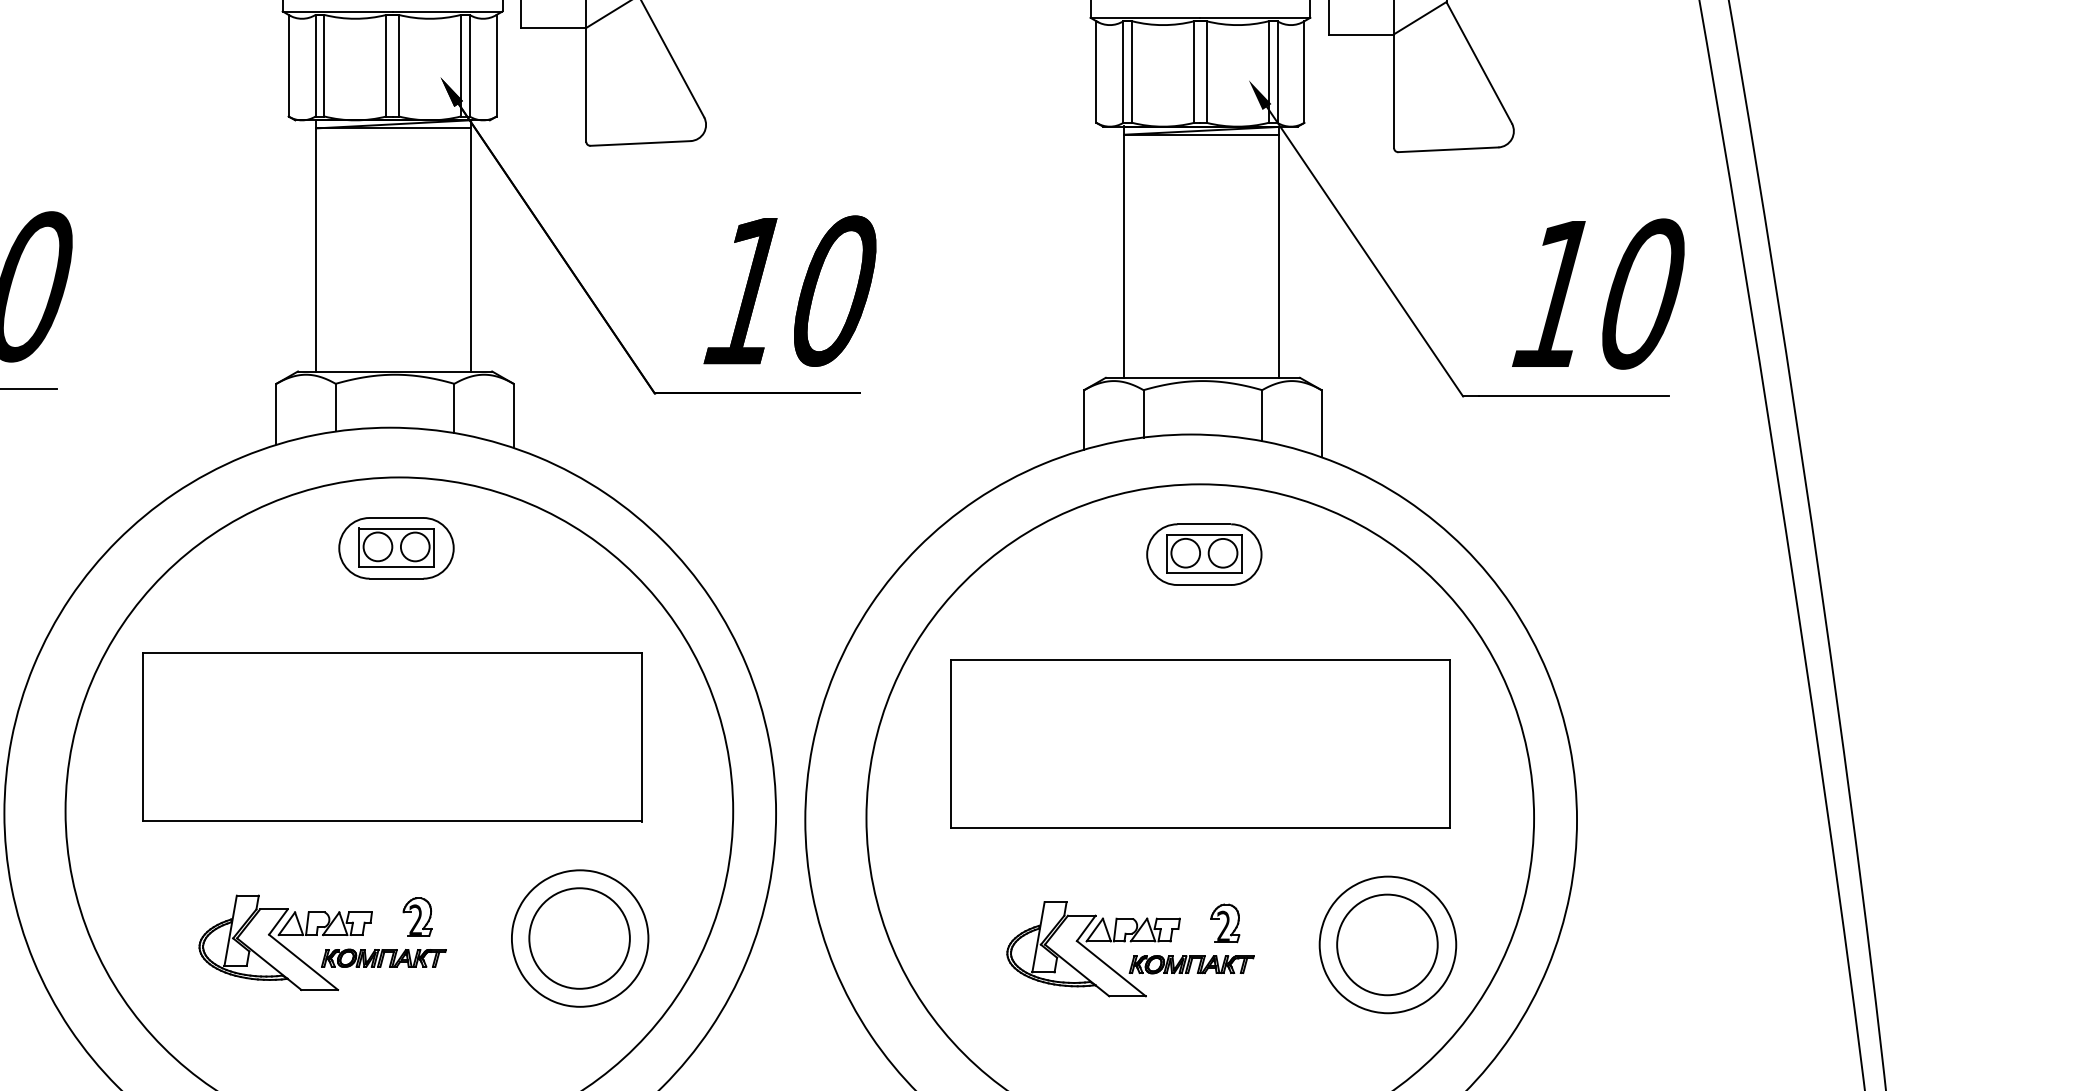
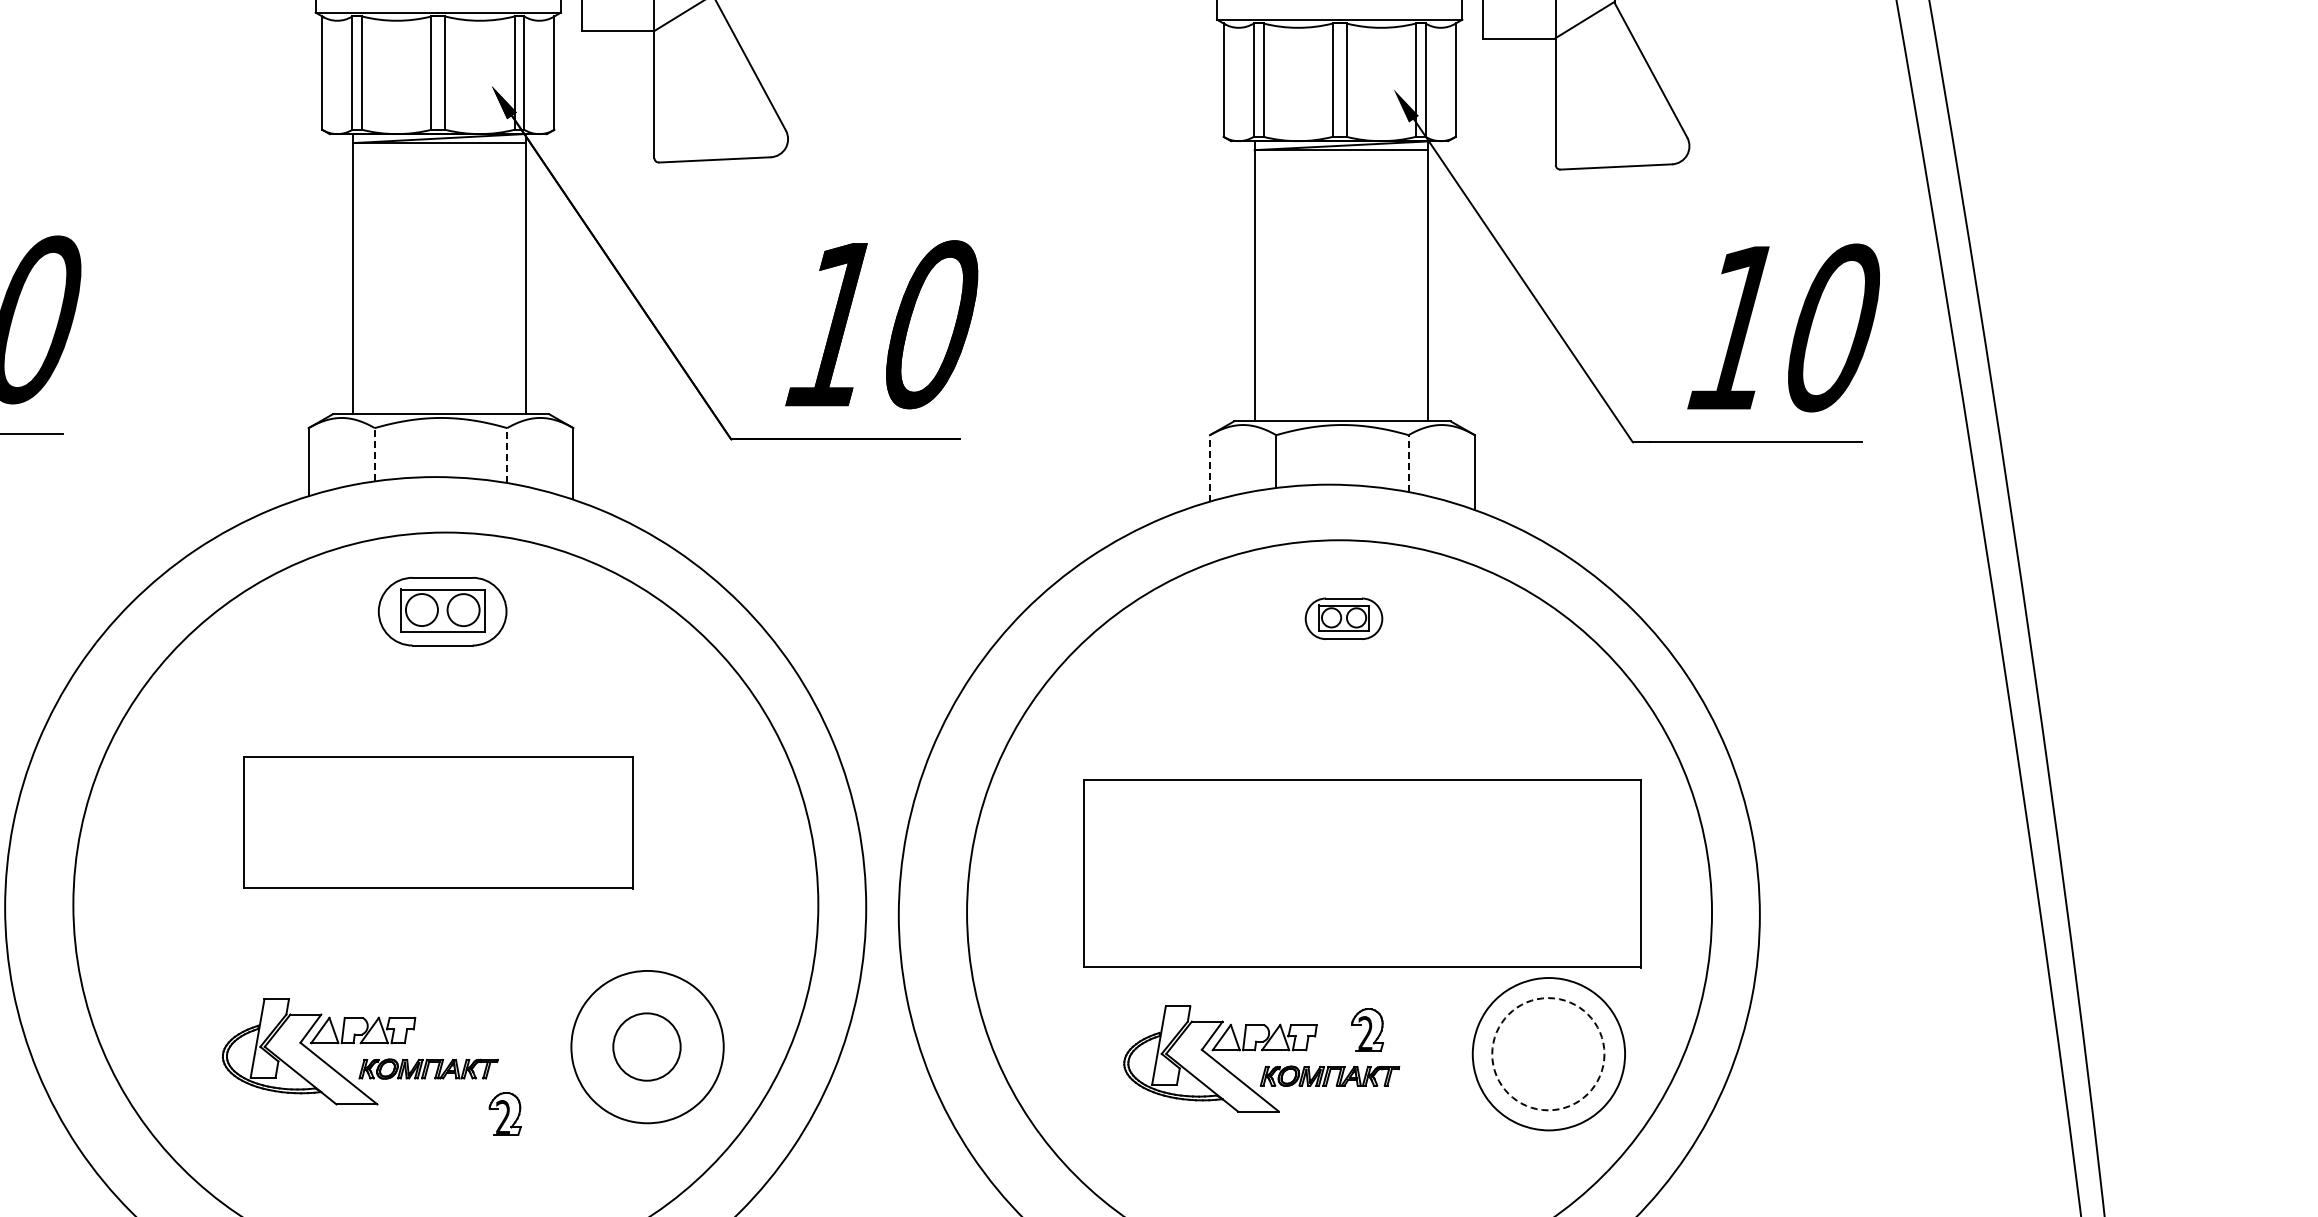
line: (335, 407) -> (374, 454), solid -> dashed
line: (454, 408) -> (507, 455), solid -> dashed
line: (1262, 415) -> (1408, 463), solid -> dashed
line: (1084, 419) -> (1210, 467), solid -> dashed
part: (1203, 554) -> (1343, 618), size x0.6
part: (392, 737) -> (438, 822), size x0.7
part: (1200, 743) -> (1362, 873), moved
part: (416, 916) -> (504, 1113), moved
circle: (579, 938) -> (646, 1046), size x0.6
circle: (1387, 945) -> (1548, 1054), solid -> dashed

